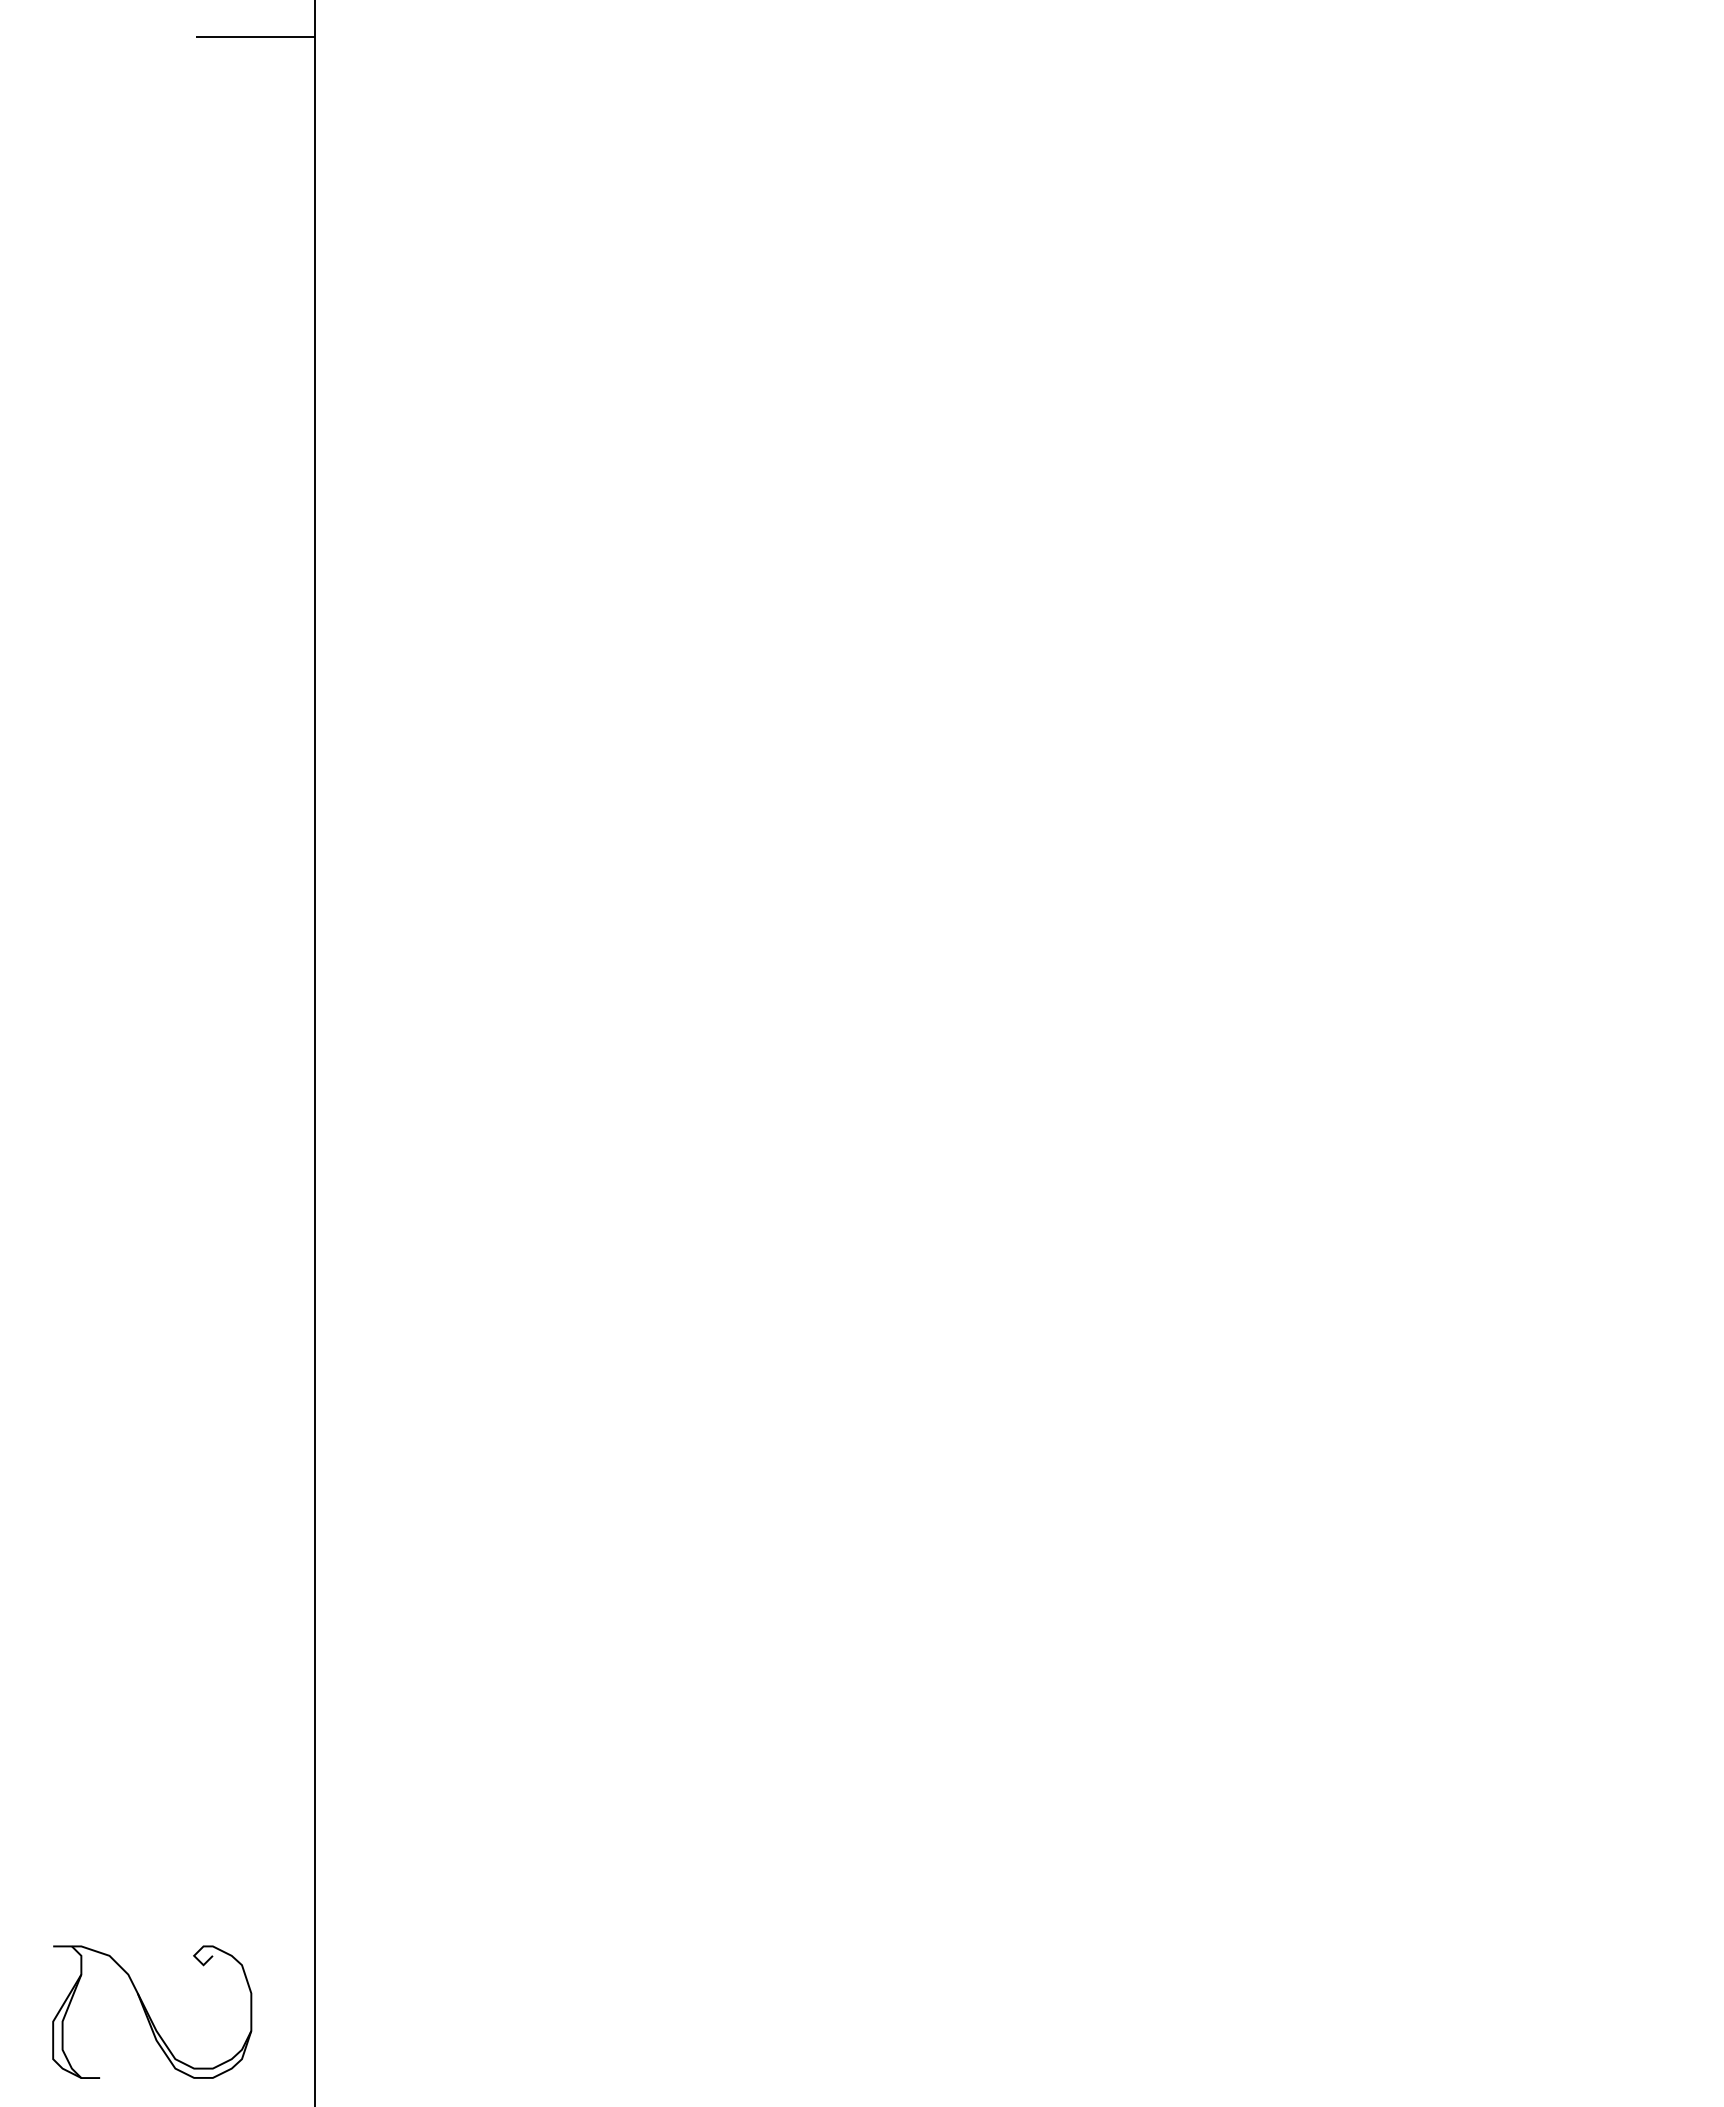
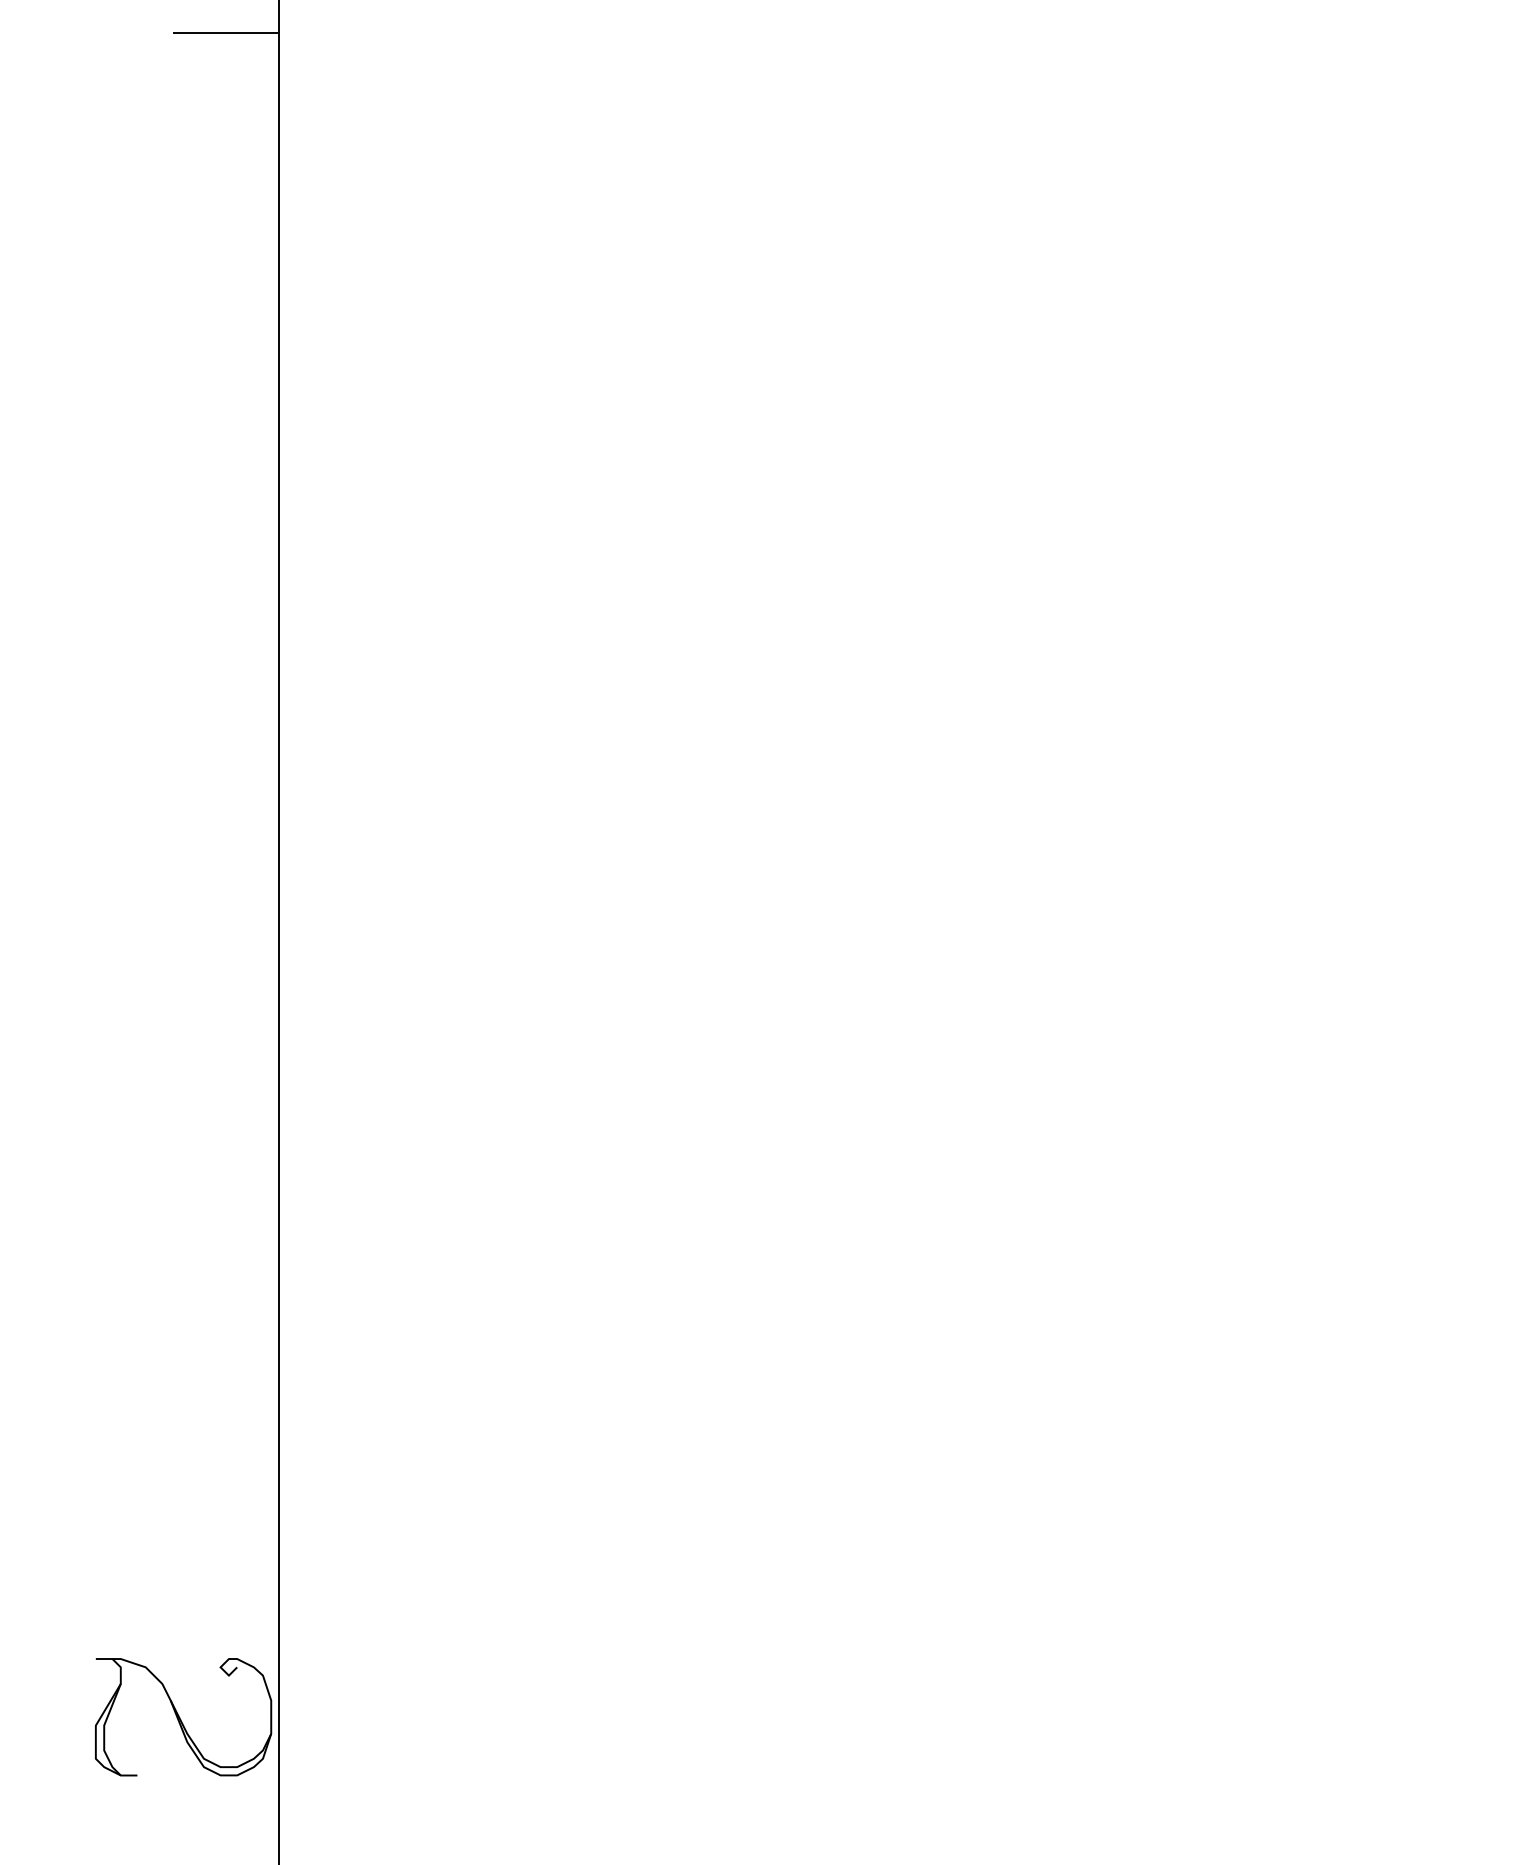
part: (152, 2011) -> (183, 1716), moved

